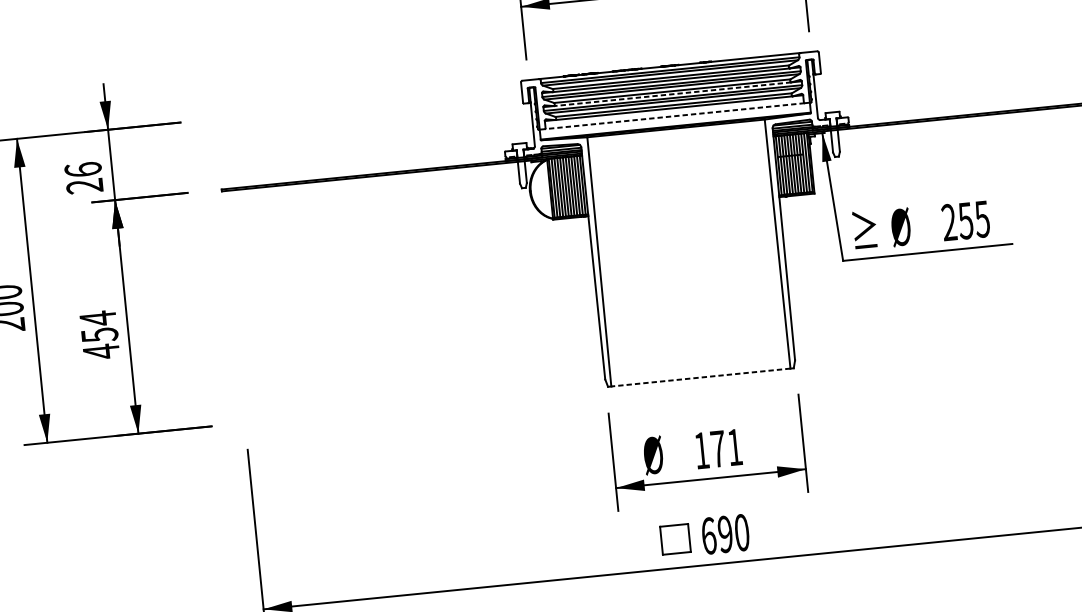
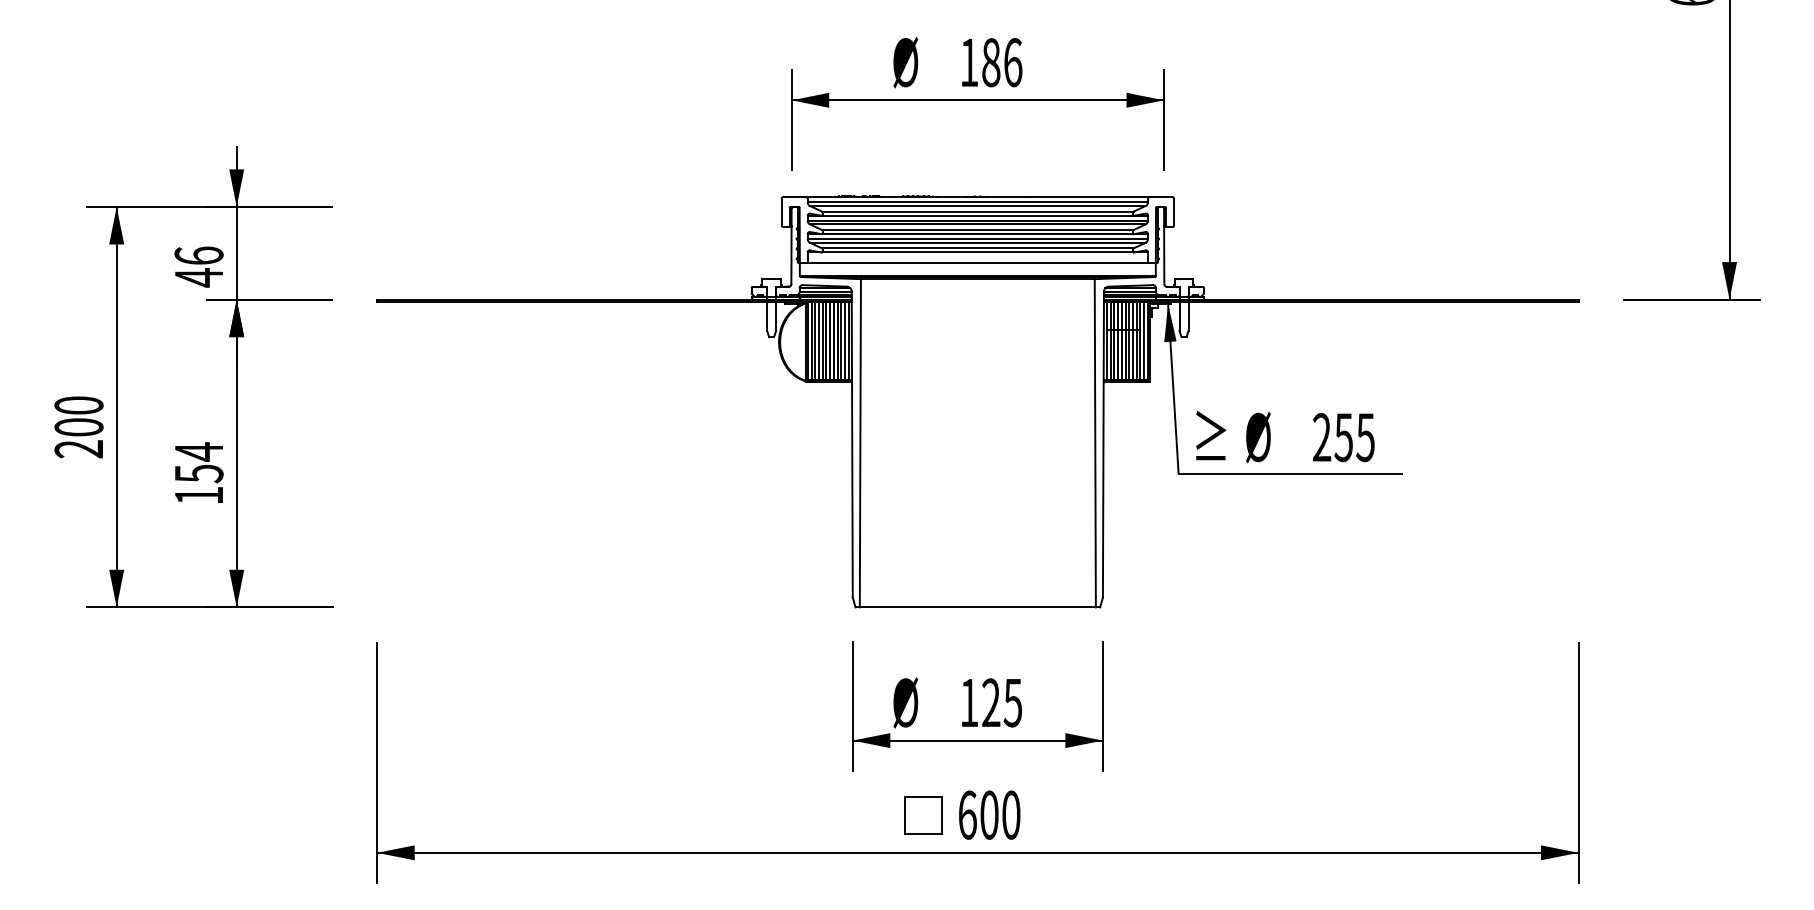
line: (672, 94) -> (977, 234), dashed -> solid
line: (674, 115) -> (977, 262), dashed -> solid
text: (84, 186) -> (198, 277), 26 -> 46
text: (100, 351) -> (198, 495), 454 -> 154
line: (700, 377) -> (977, 607), dashed -> solid
text: (726, 447) -> (1001, 702), 171 -> 125
text: (725, 533) -> (989, 814), 690 -> 600

